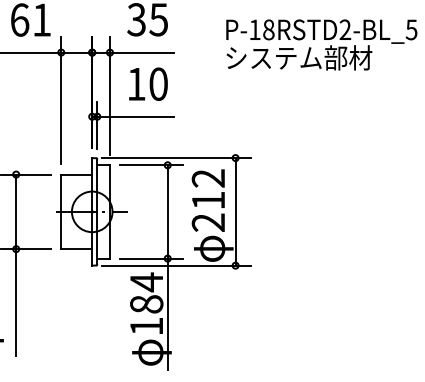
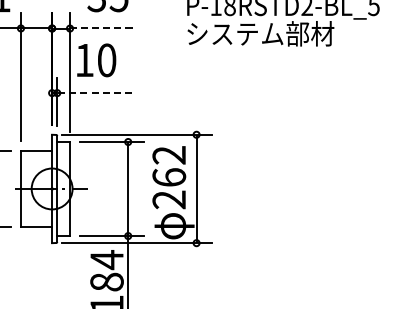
line: (142, 52) -> (102, 28), solid -> dashed
text: (148, 83) -> (96, 59), moved
line: (136, 116) -> (96, 92), solid -> dashed
text: (208, 200) -> (169, 177), 212 -> 262

